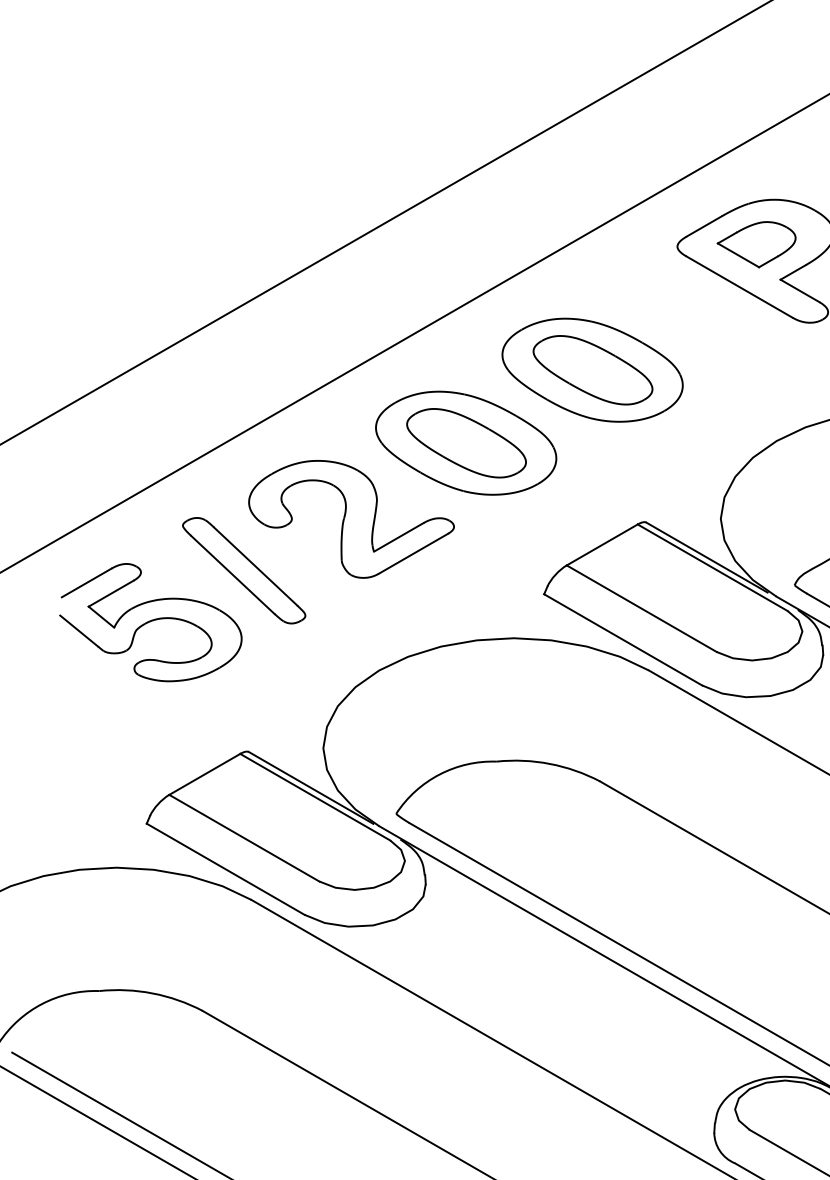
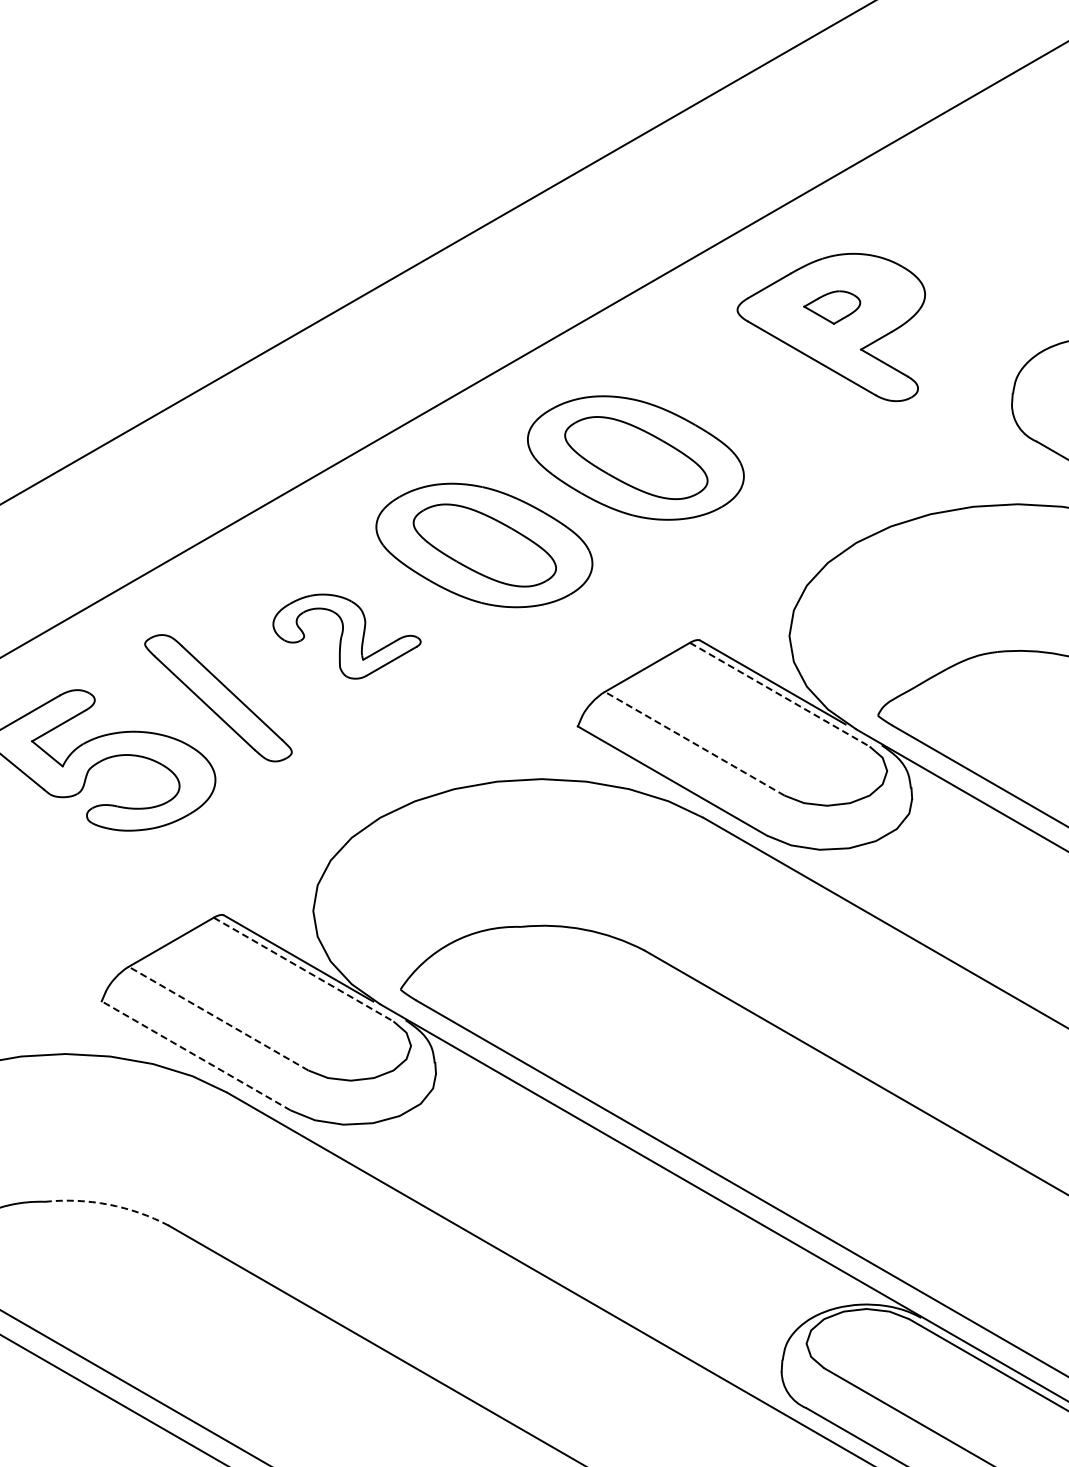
part: (755, 244) -> (831, 307), size x0.6
part: (351, 519) -> (346, 636), size x0.6
line: (712, 567) -> (779, 694), solid -> dashed
line: (641, 608) -> (694, 743), solid -> dashed
line: (315, 797) -> (303, 969), solid -> dashed
line: (244, 838) -> (218, 1018), solid -> dashed
line: (225, 868) -> (195, 1055), solid -> dashed
arc: (152, 993) -> (108, 1204), solid -> dashed

